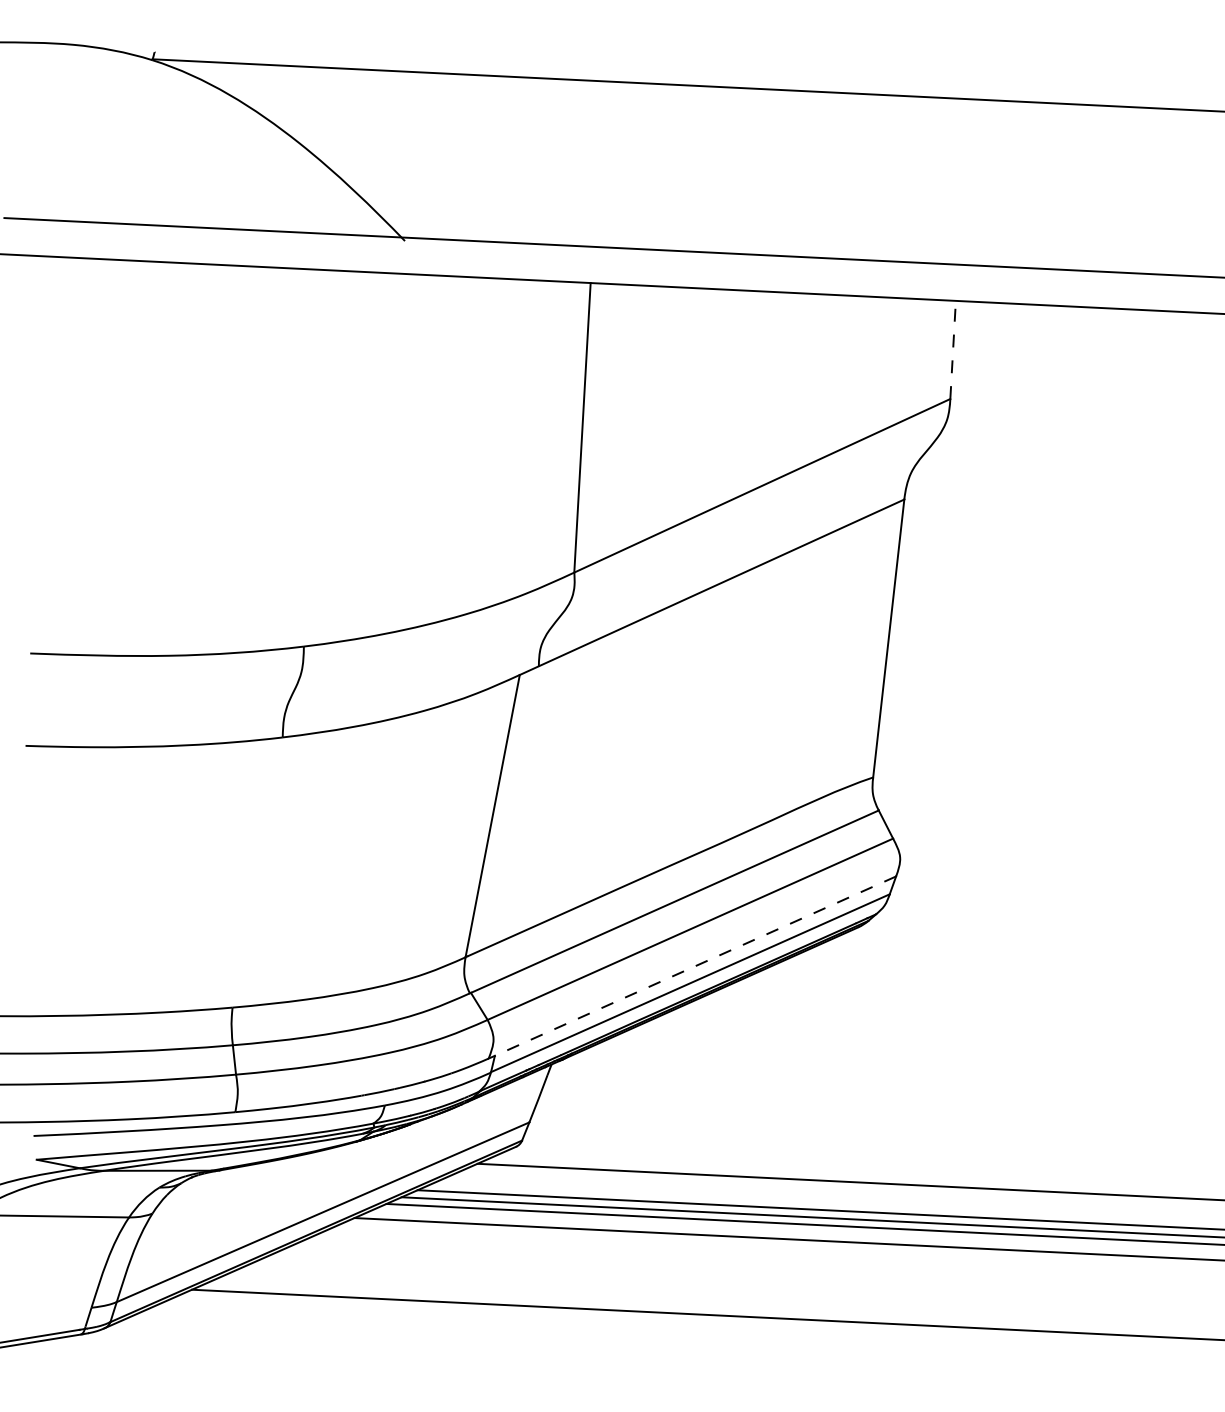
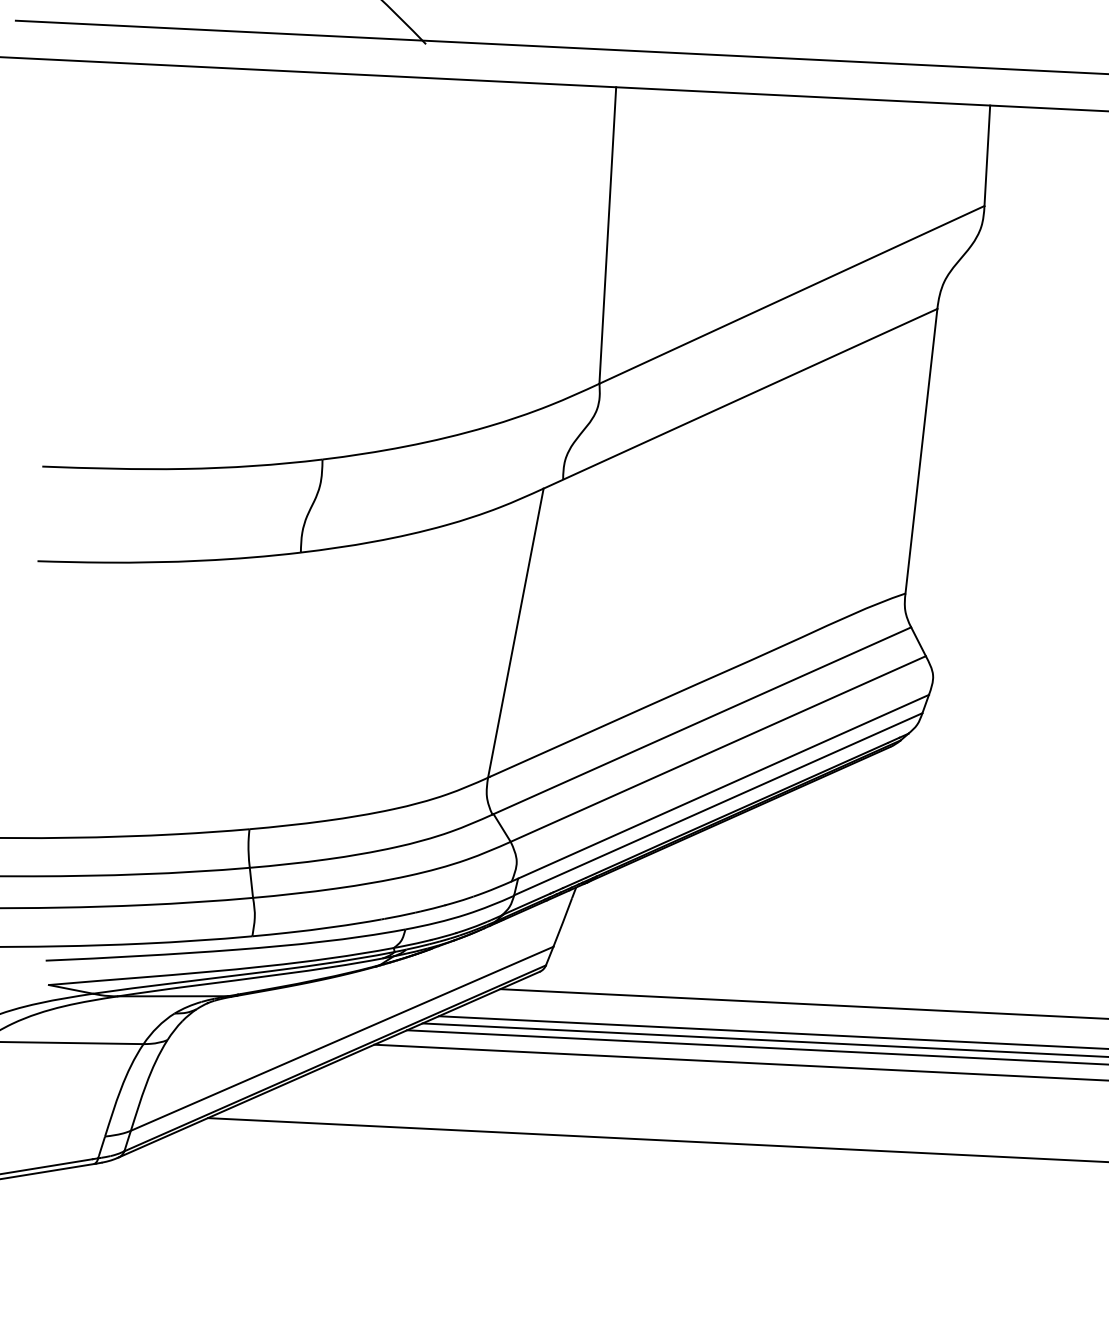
line: (953, 349) -> (987, 155), dashed -> solid
line: (695, 966) -> (723, 787), dashed -> solid

